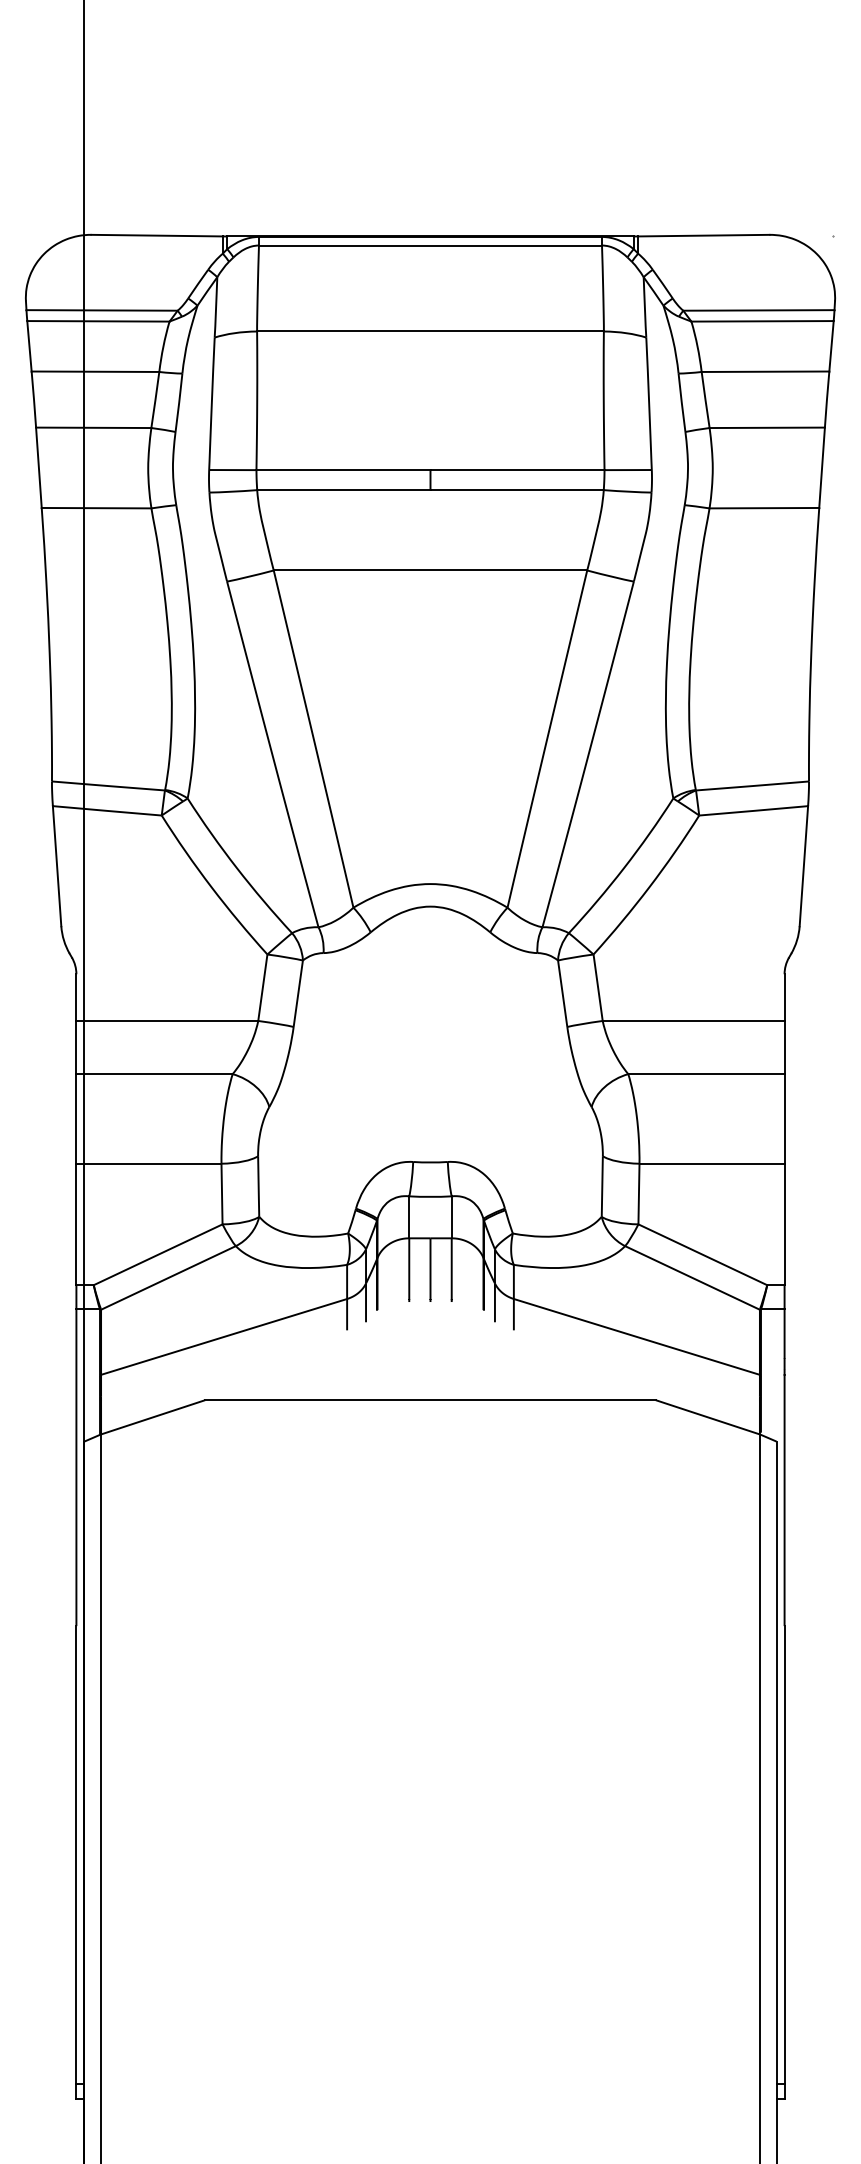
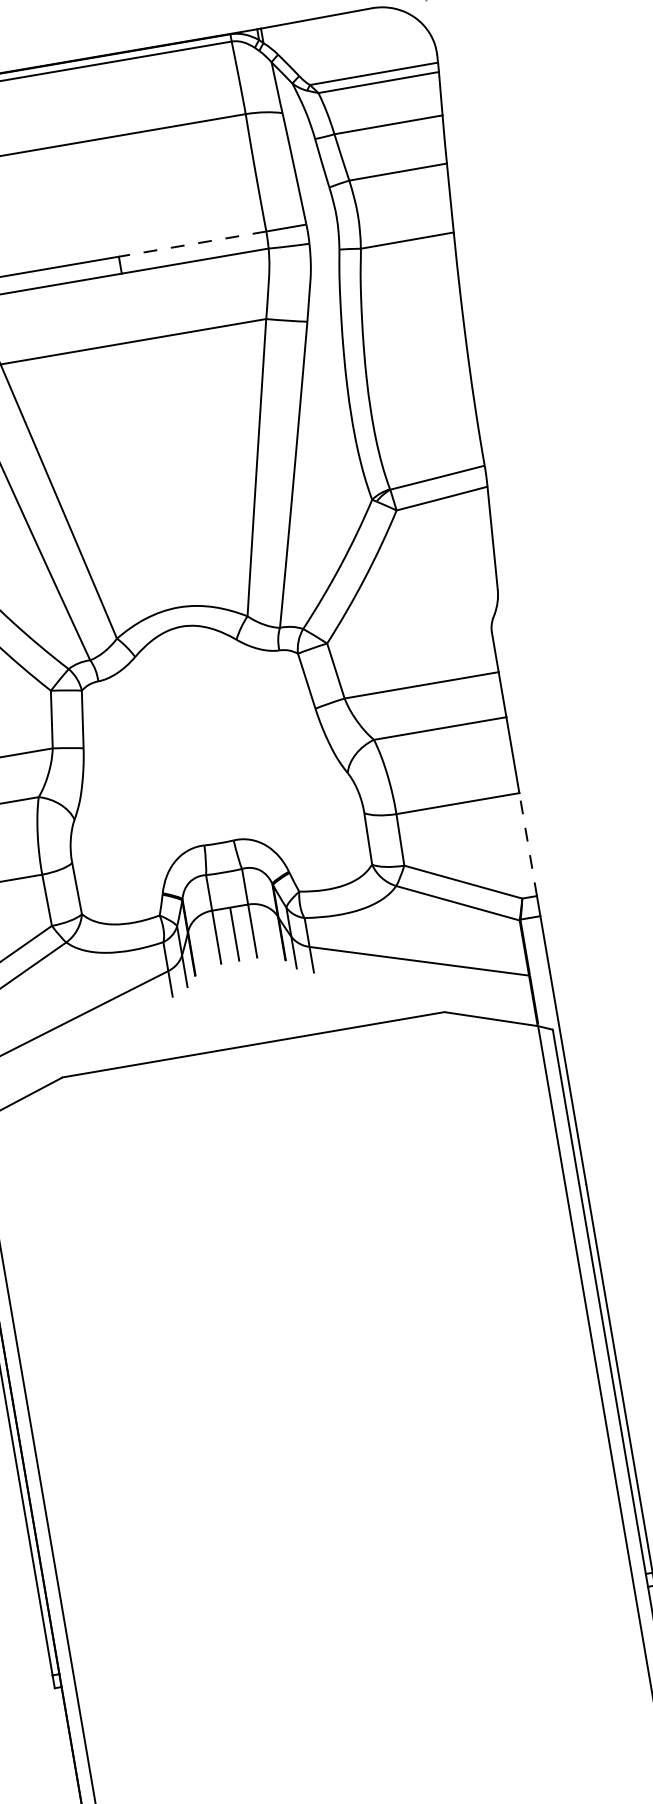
line: (517, 470) -> (192, 244), solid -> dashed
line: (784, 1224) -> (528, 844), solid -> dashed

